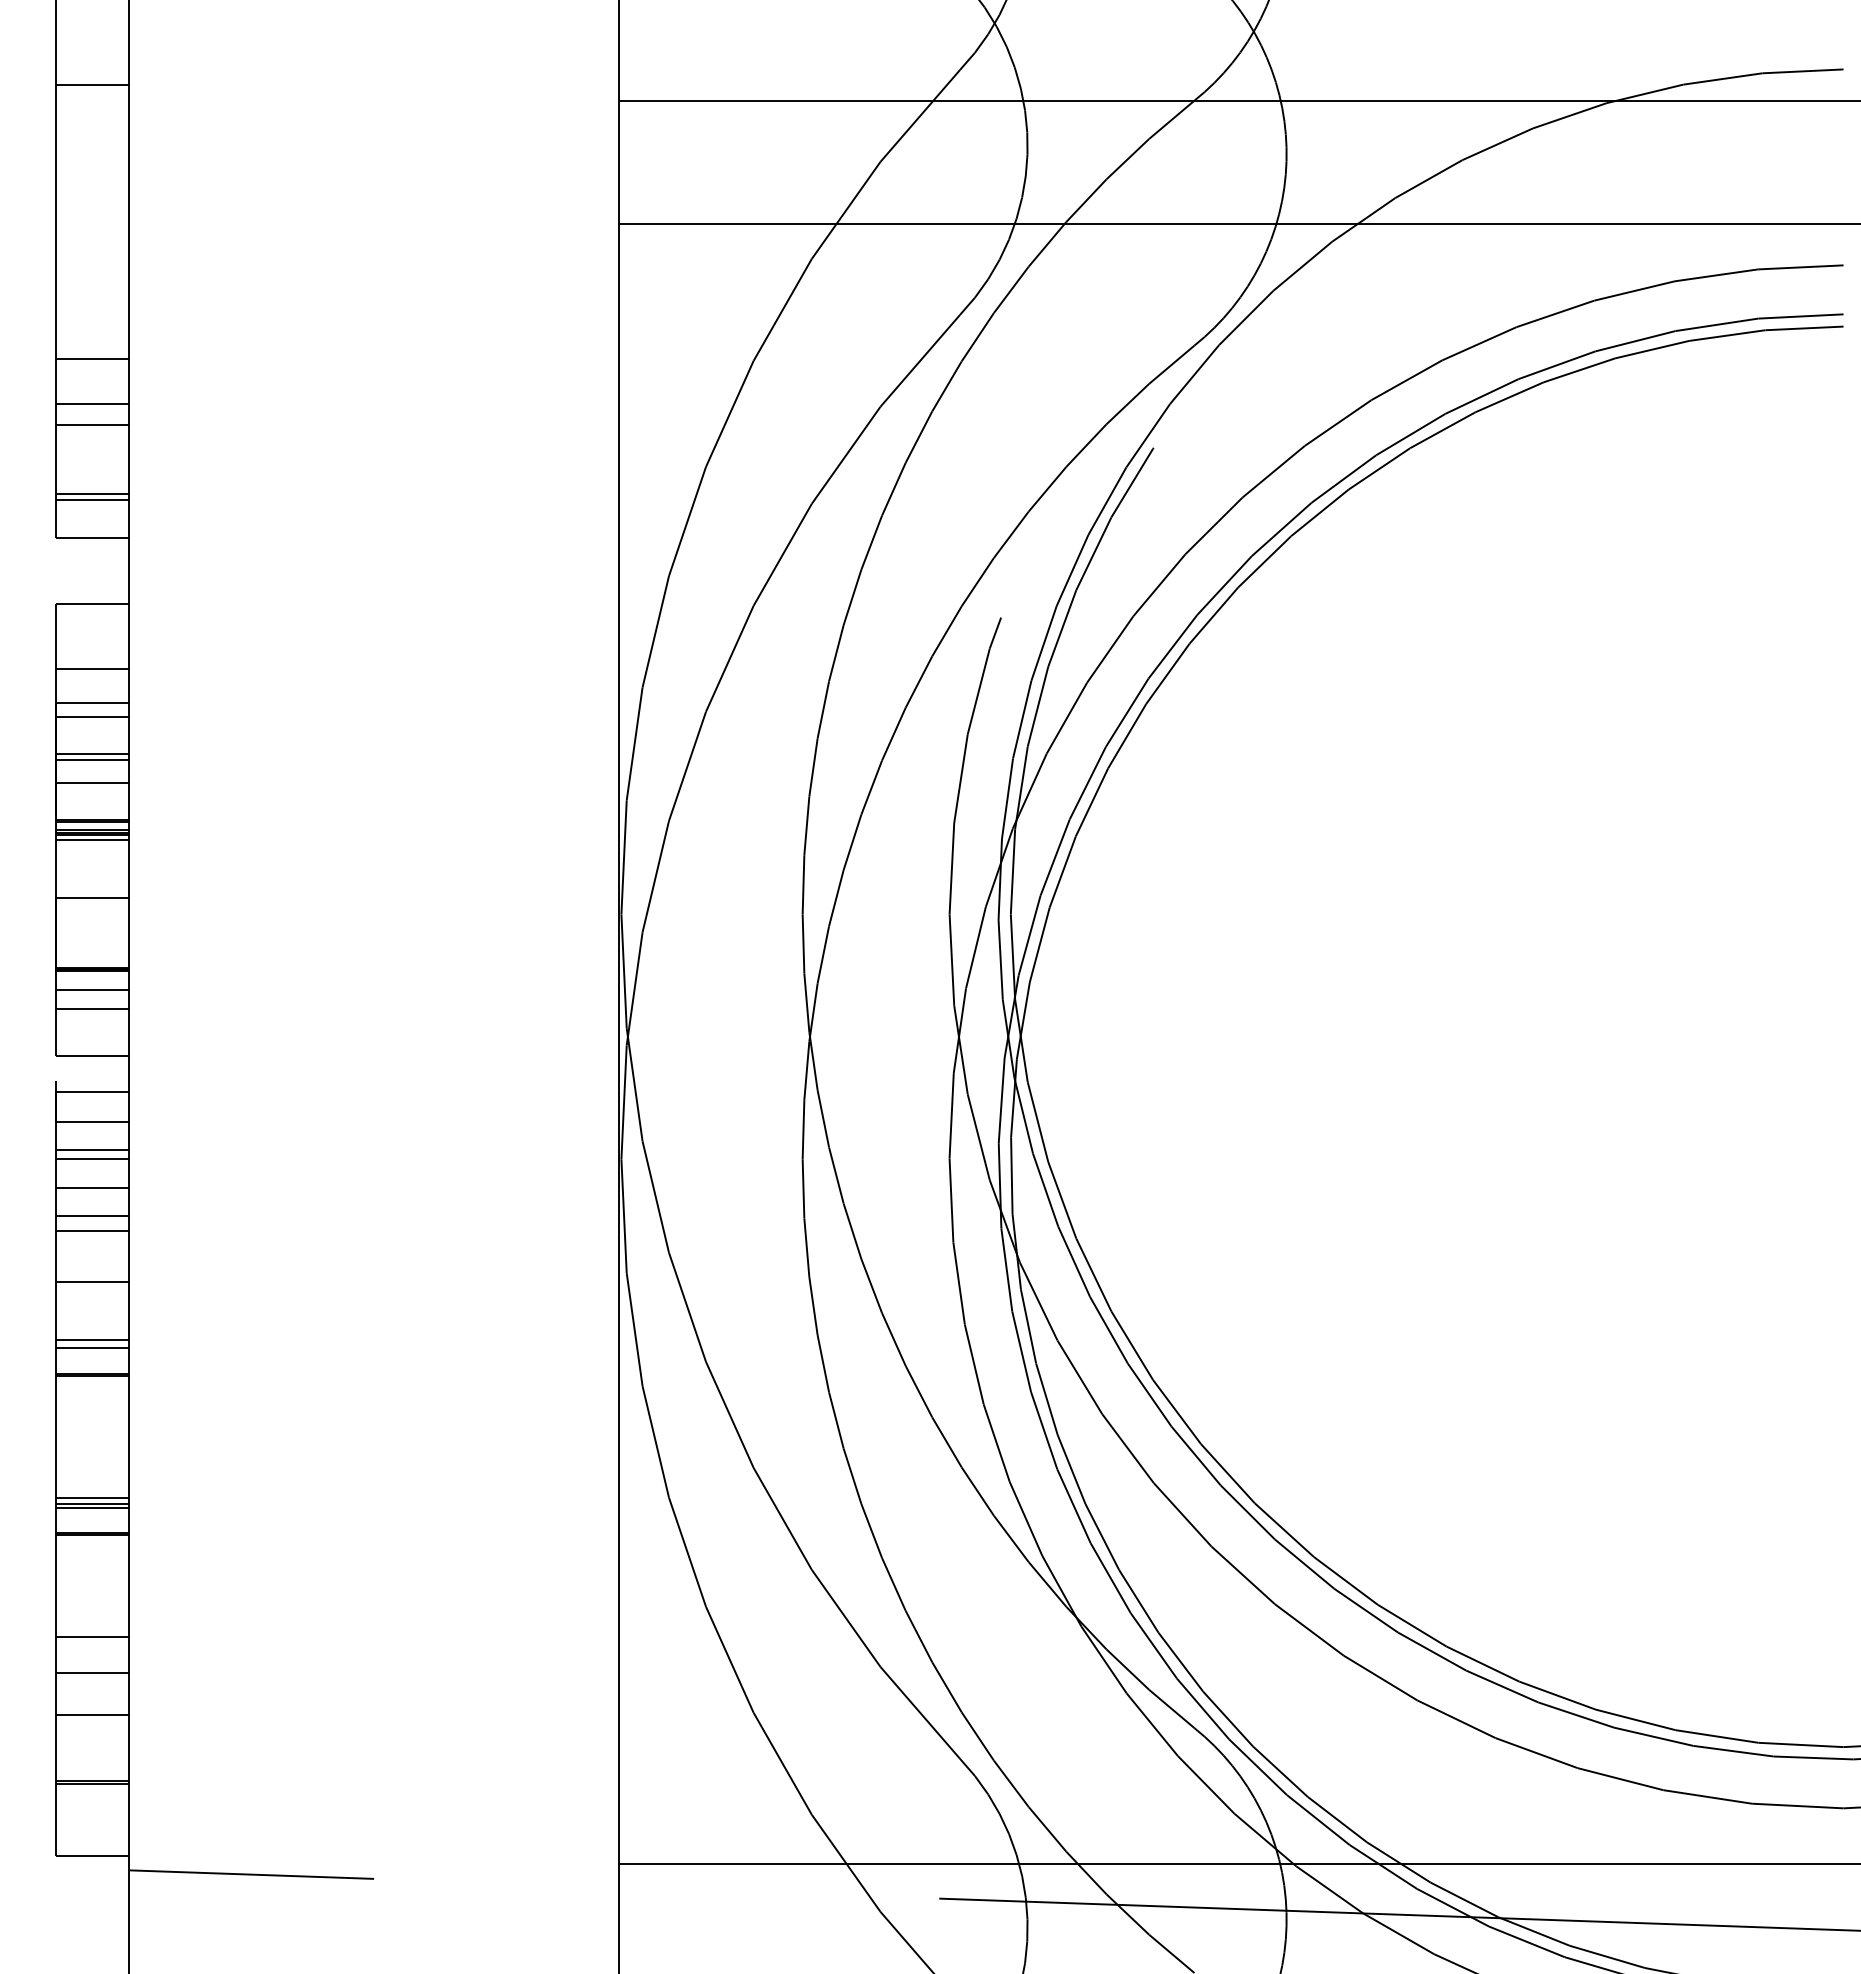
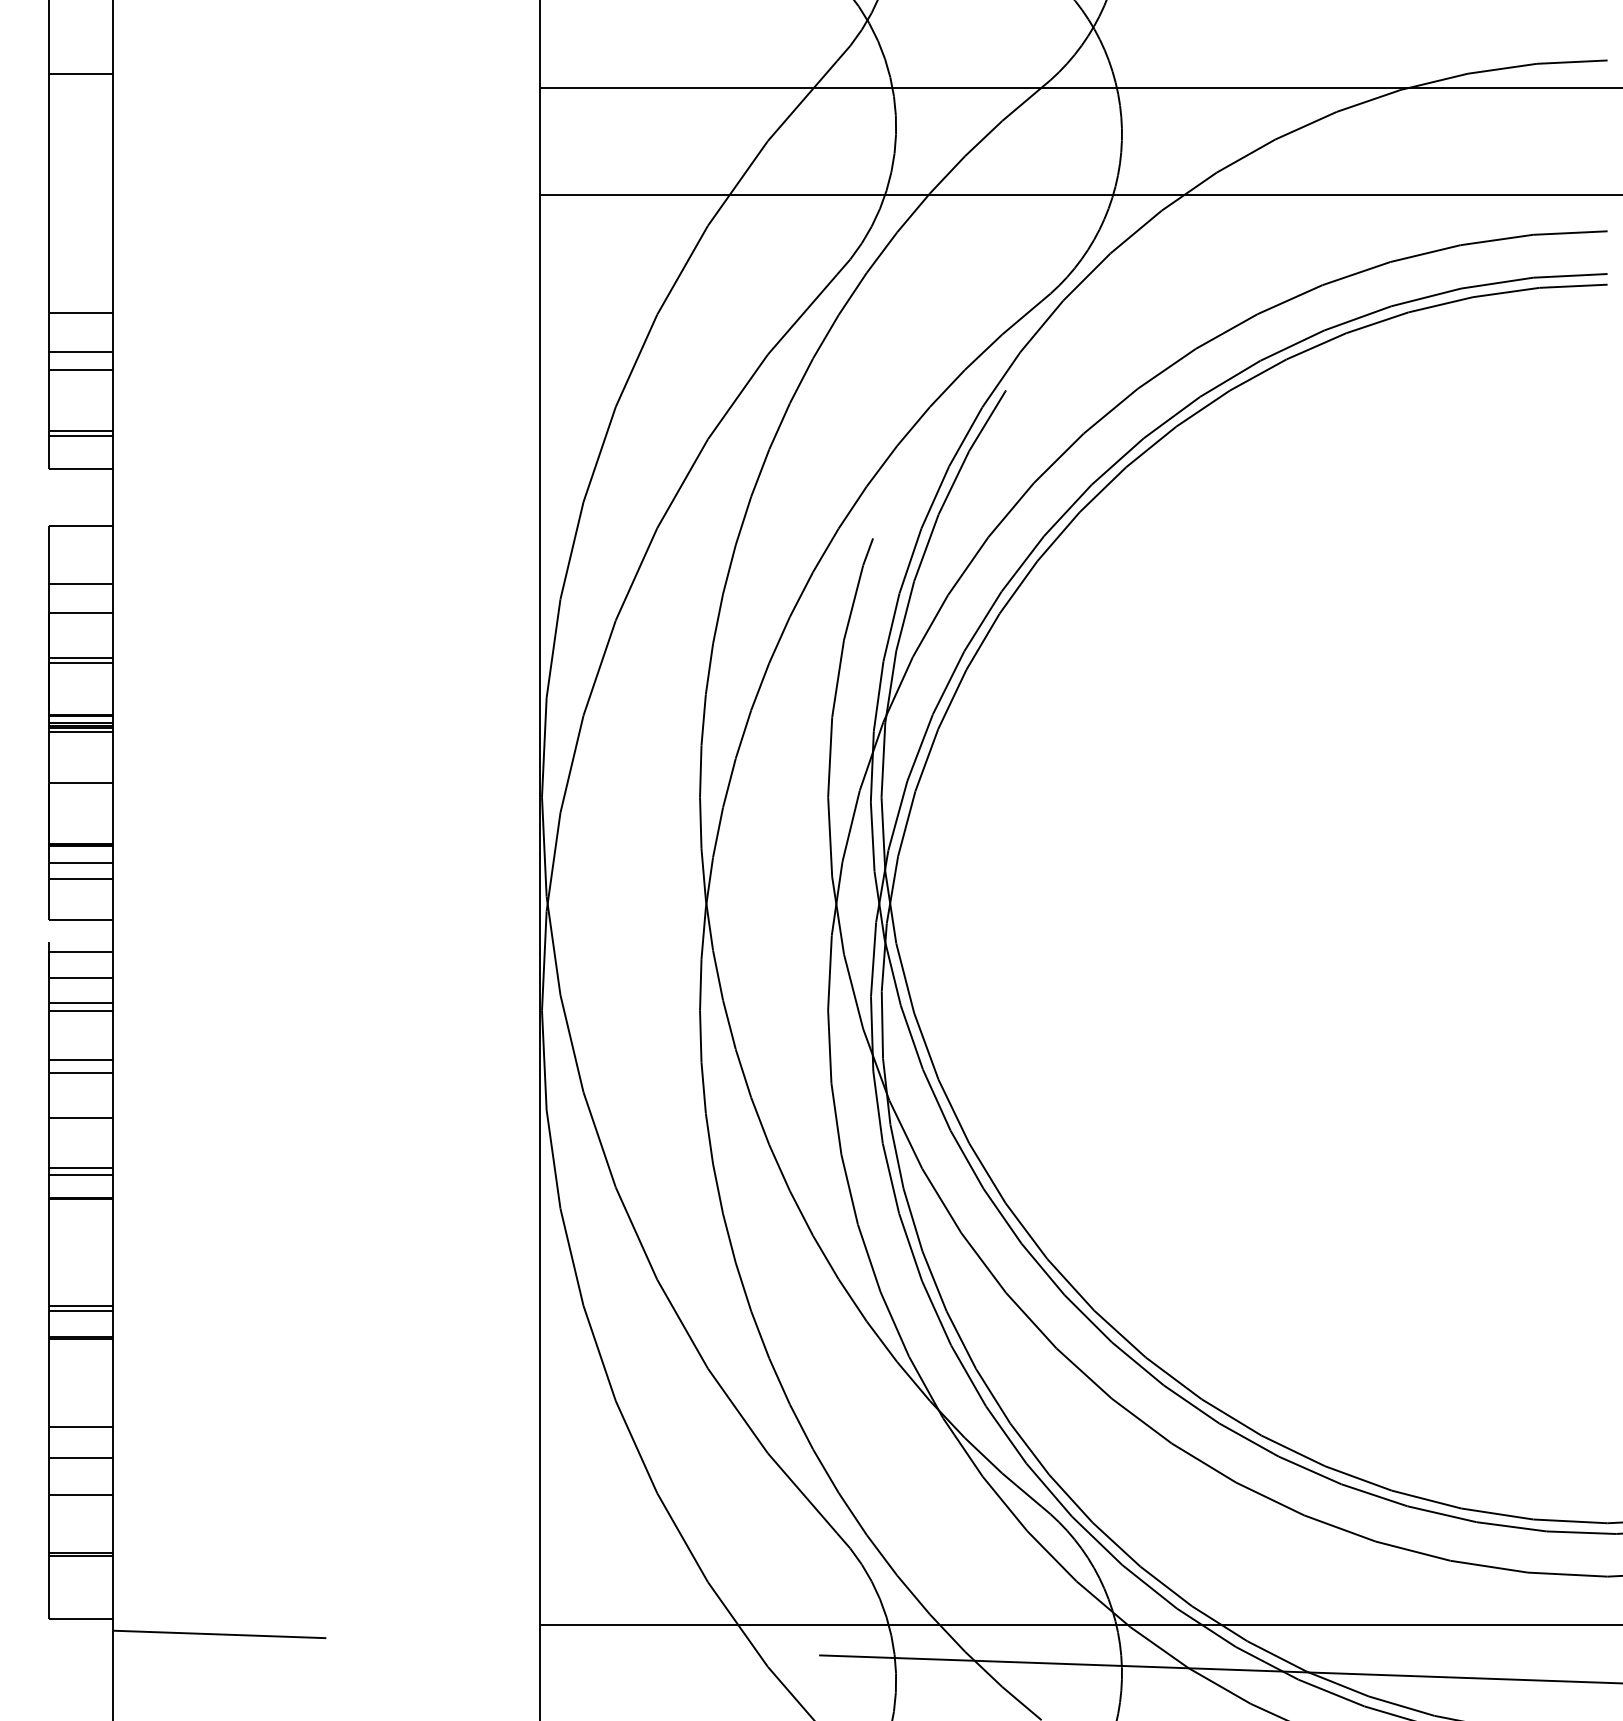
line: (92, 716) -> (80, 624), removed
line: (92, 782) -> (80, 682), removed
line: (92, 1187) -> (80, 1035), removed
line: (92, 1507) -> (80, 1314), removed

